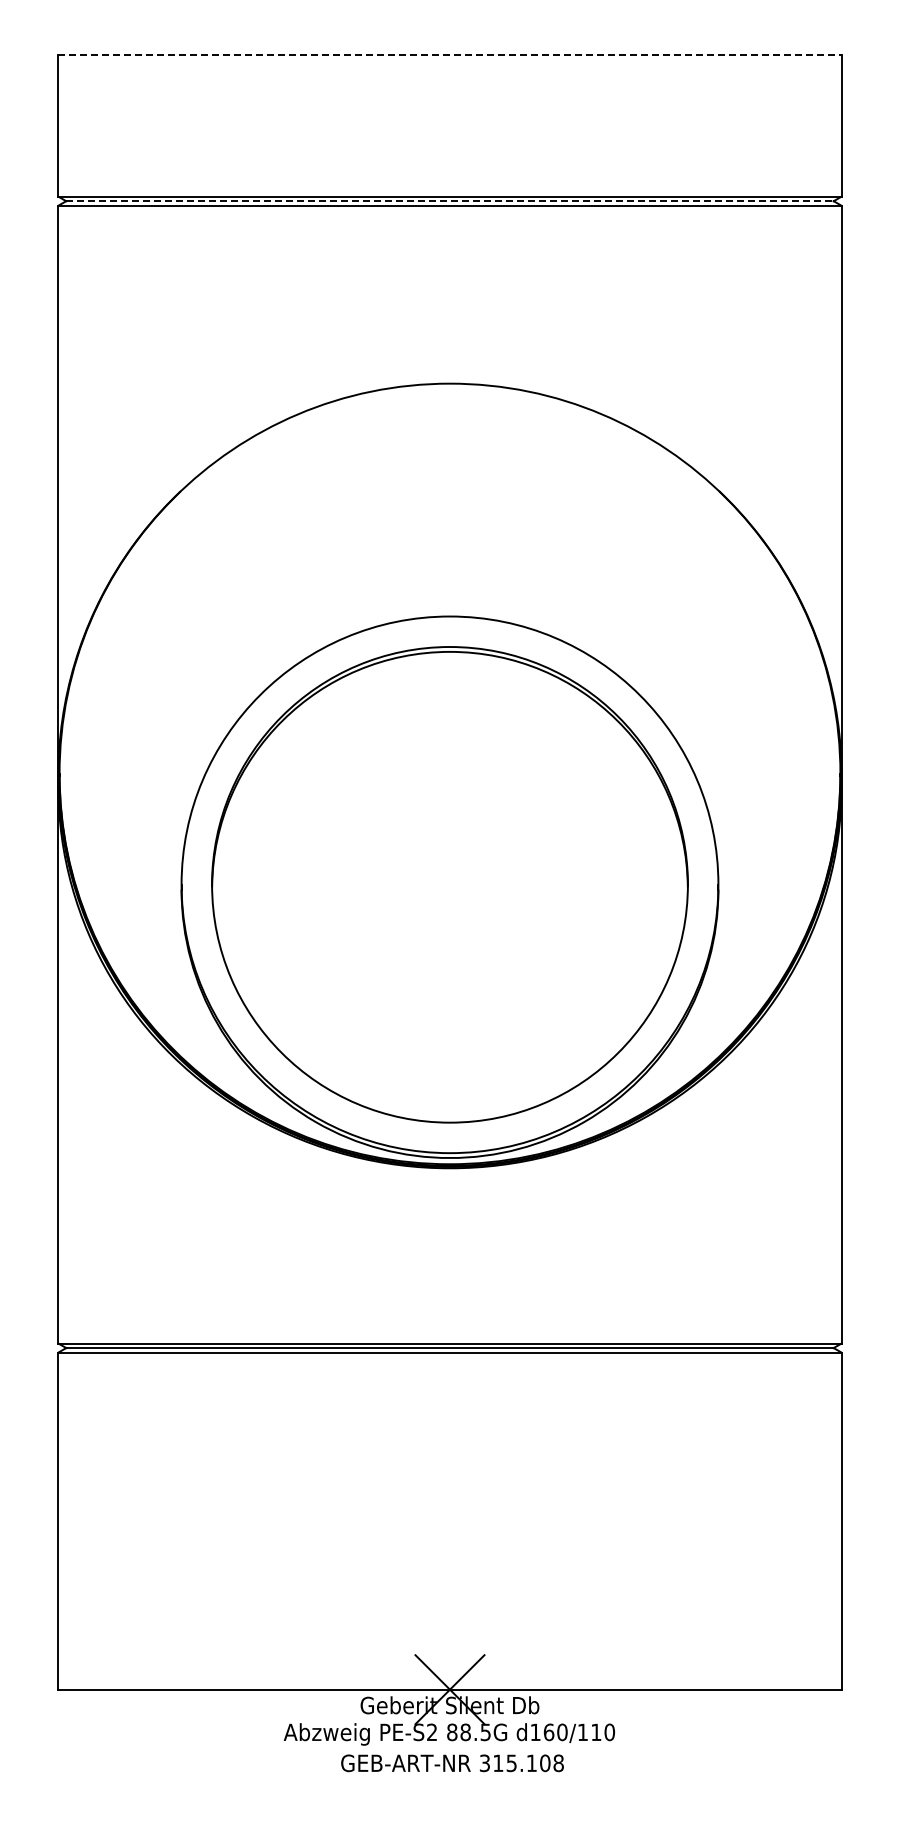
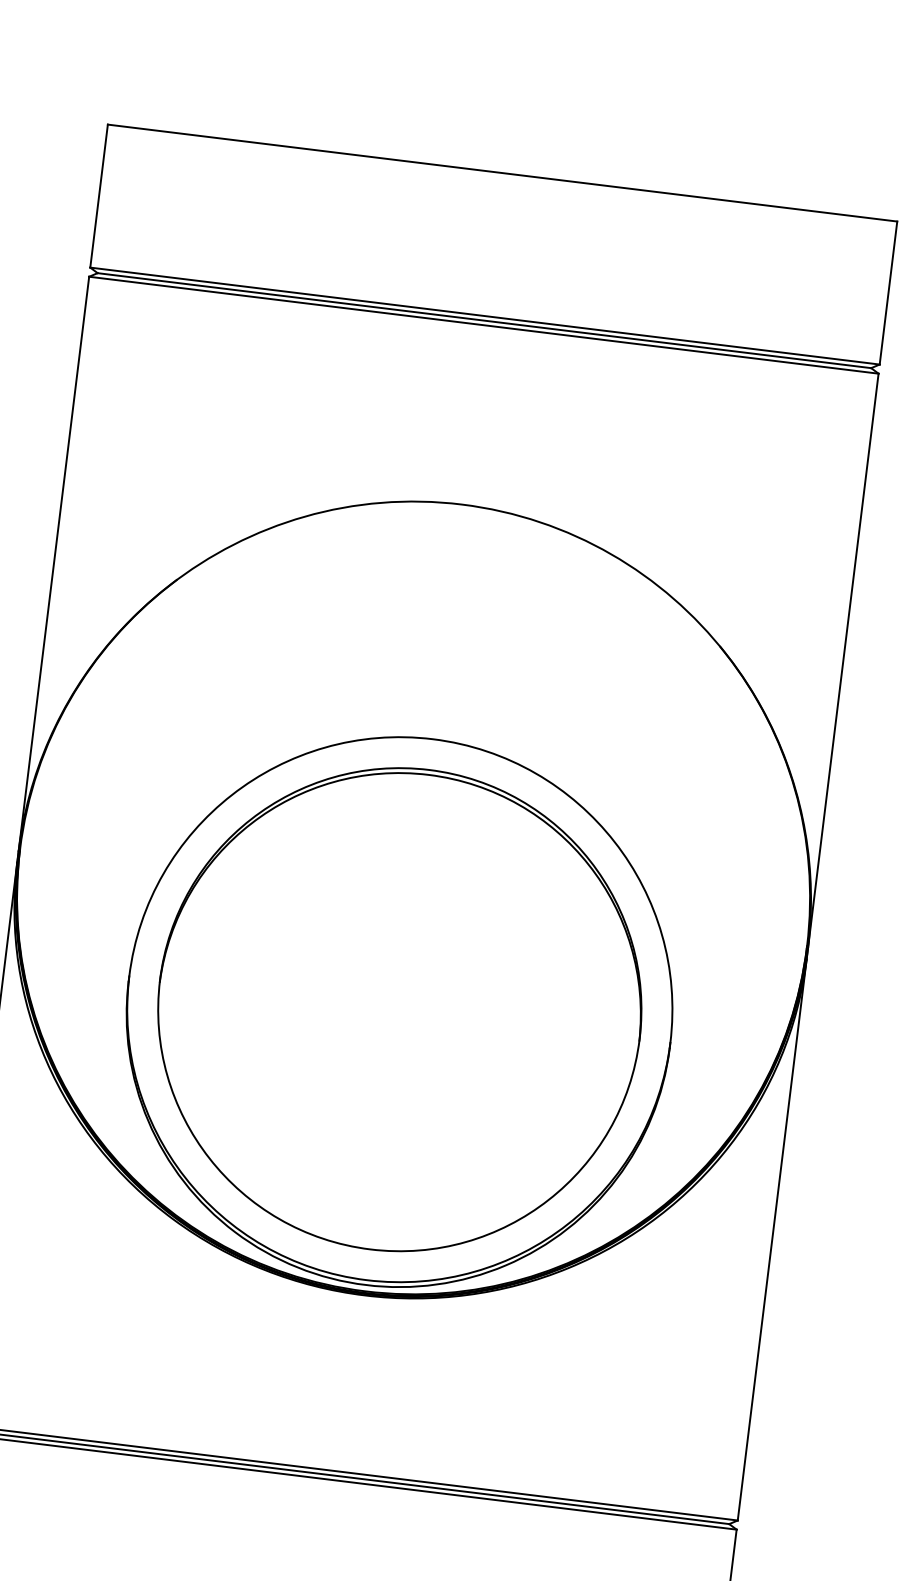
line: (450, 54) -> (503, 172), dashed -> solid
line: (450, 201) -> (484, 321), dashed -> solid

